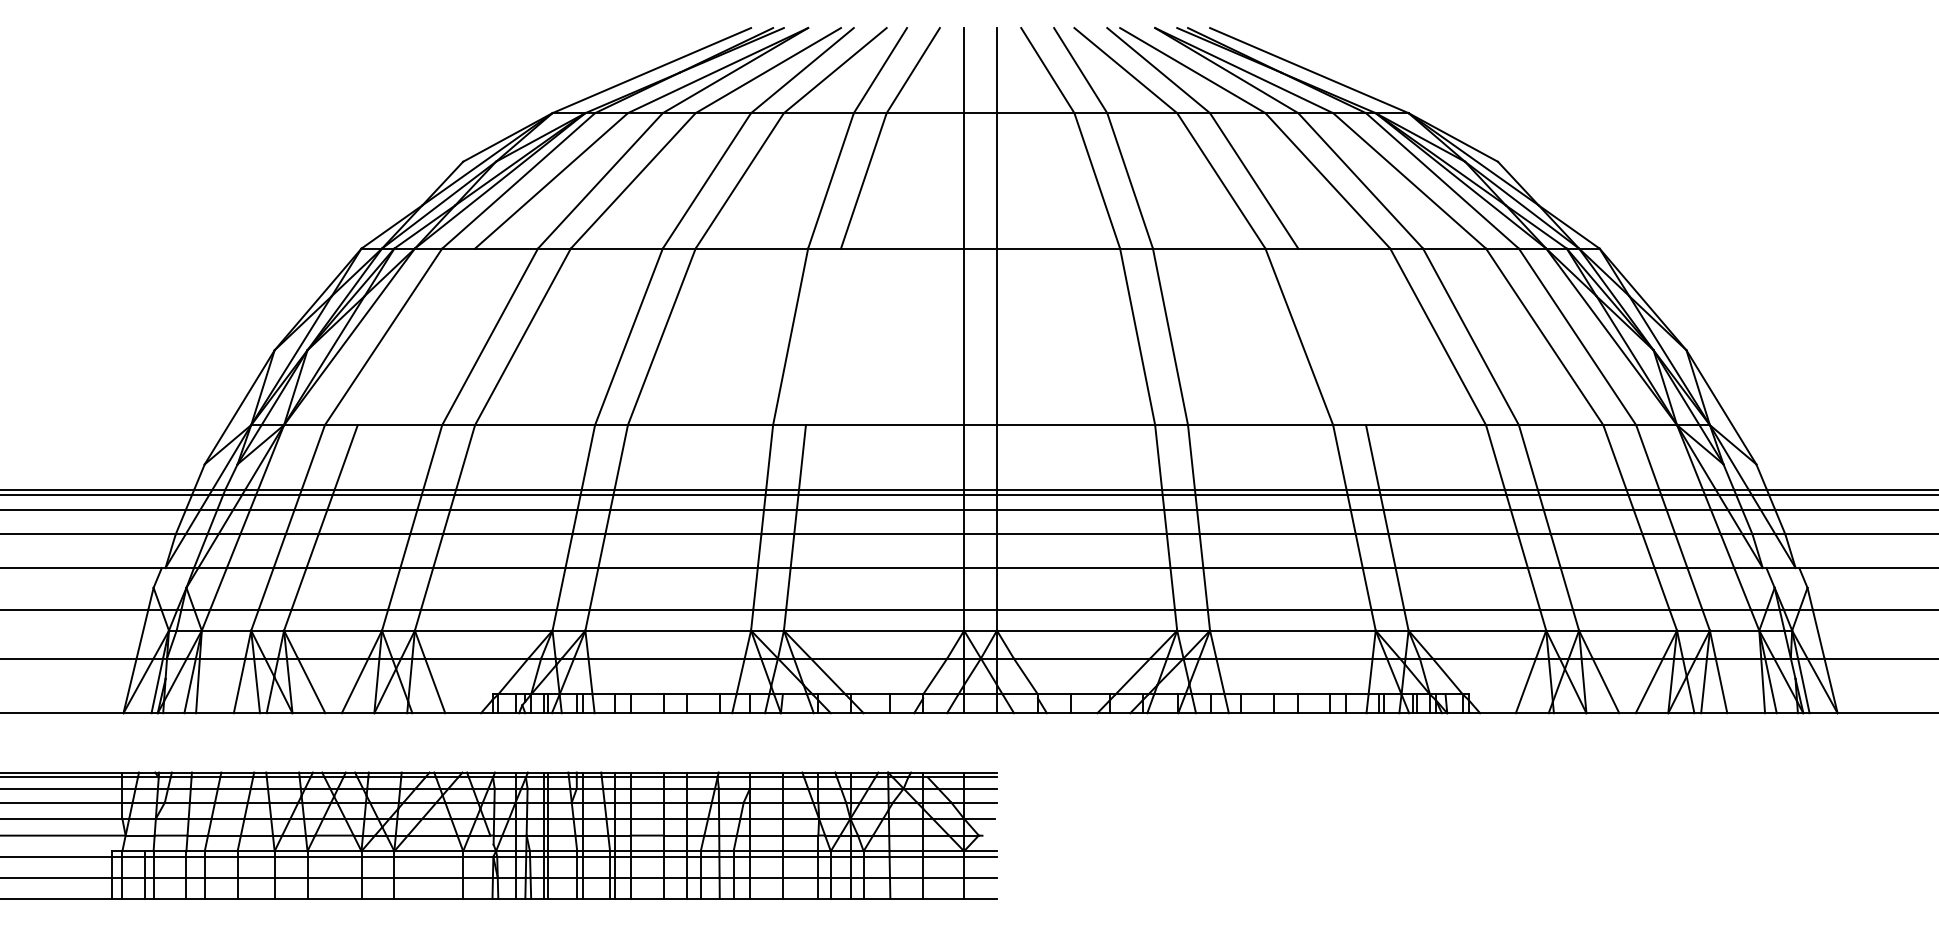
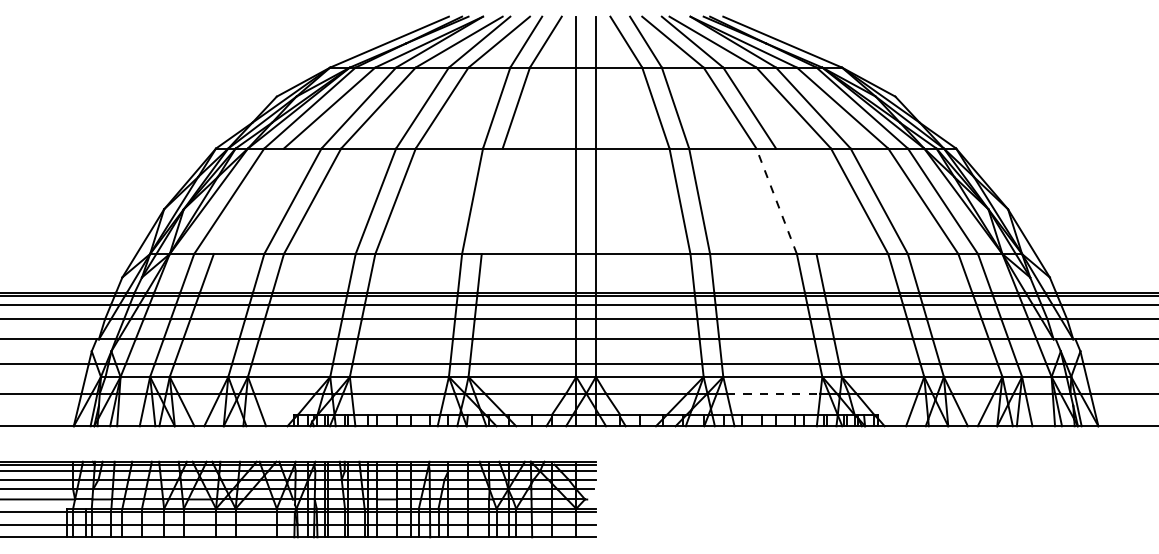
line: (1299, 337) -> (776, 201), solid -> dashed
line: (1294, 658) -> (773, 393), solid -> dashed

